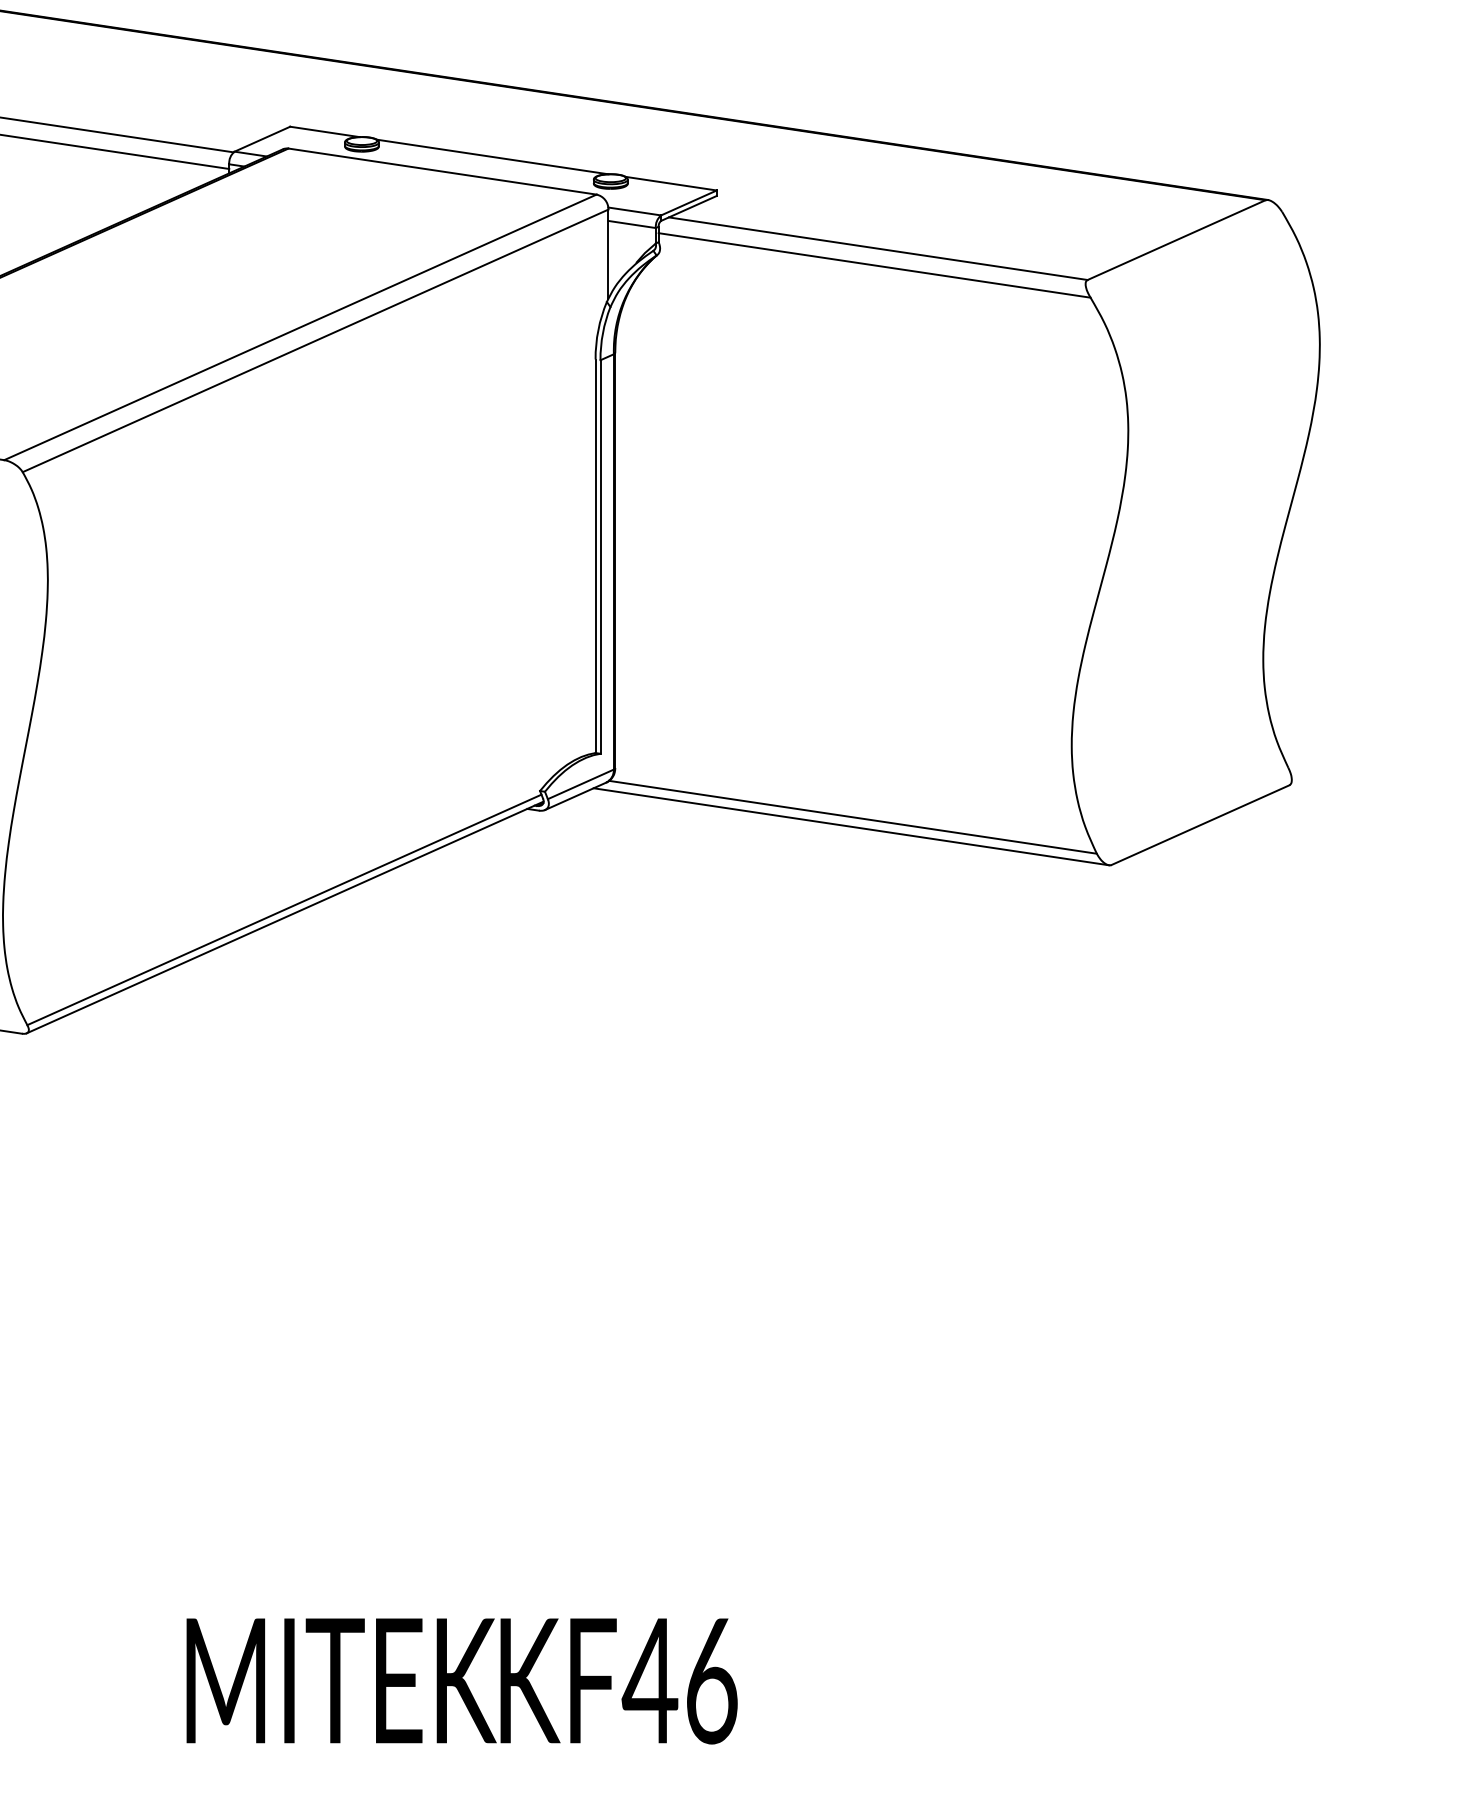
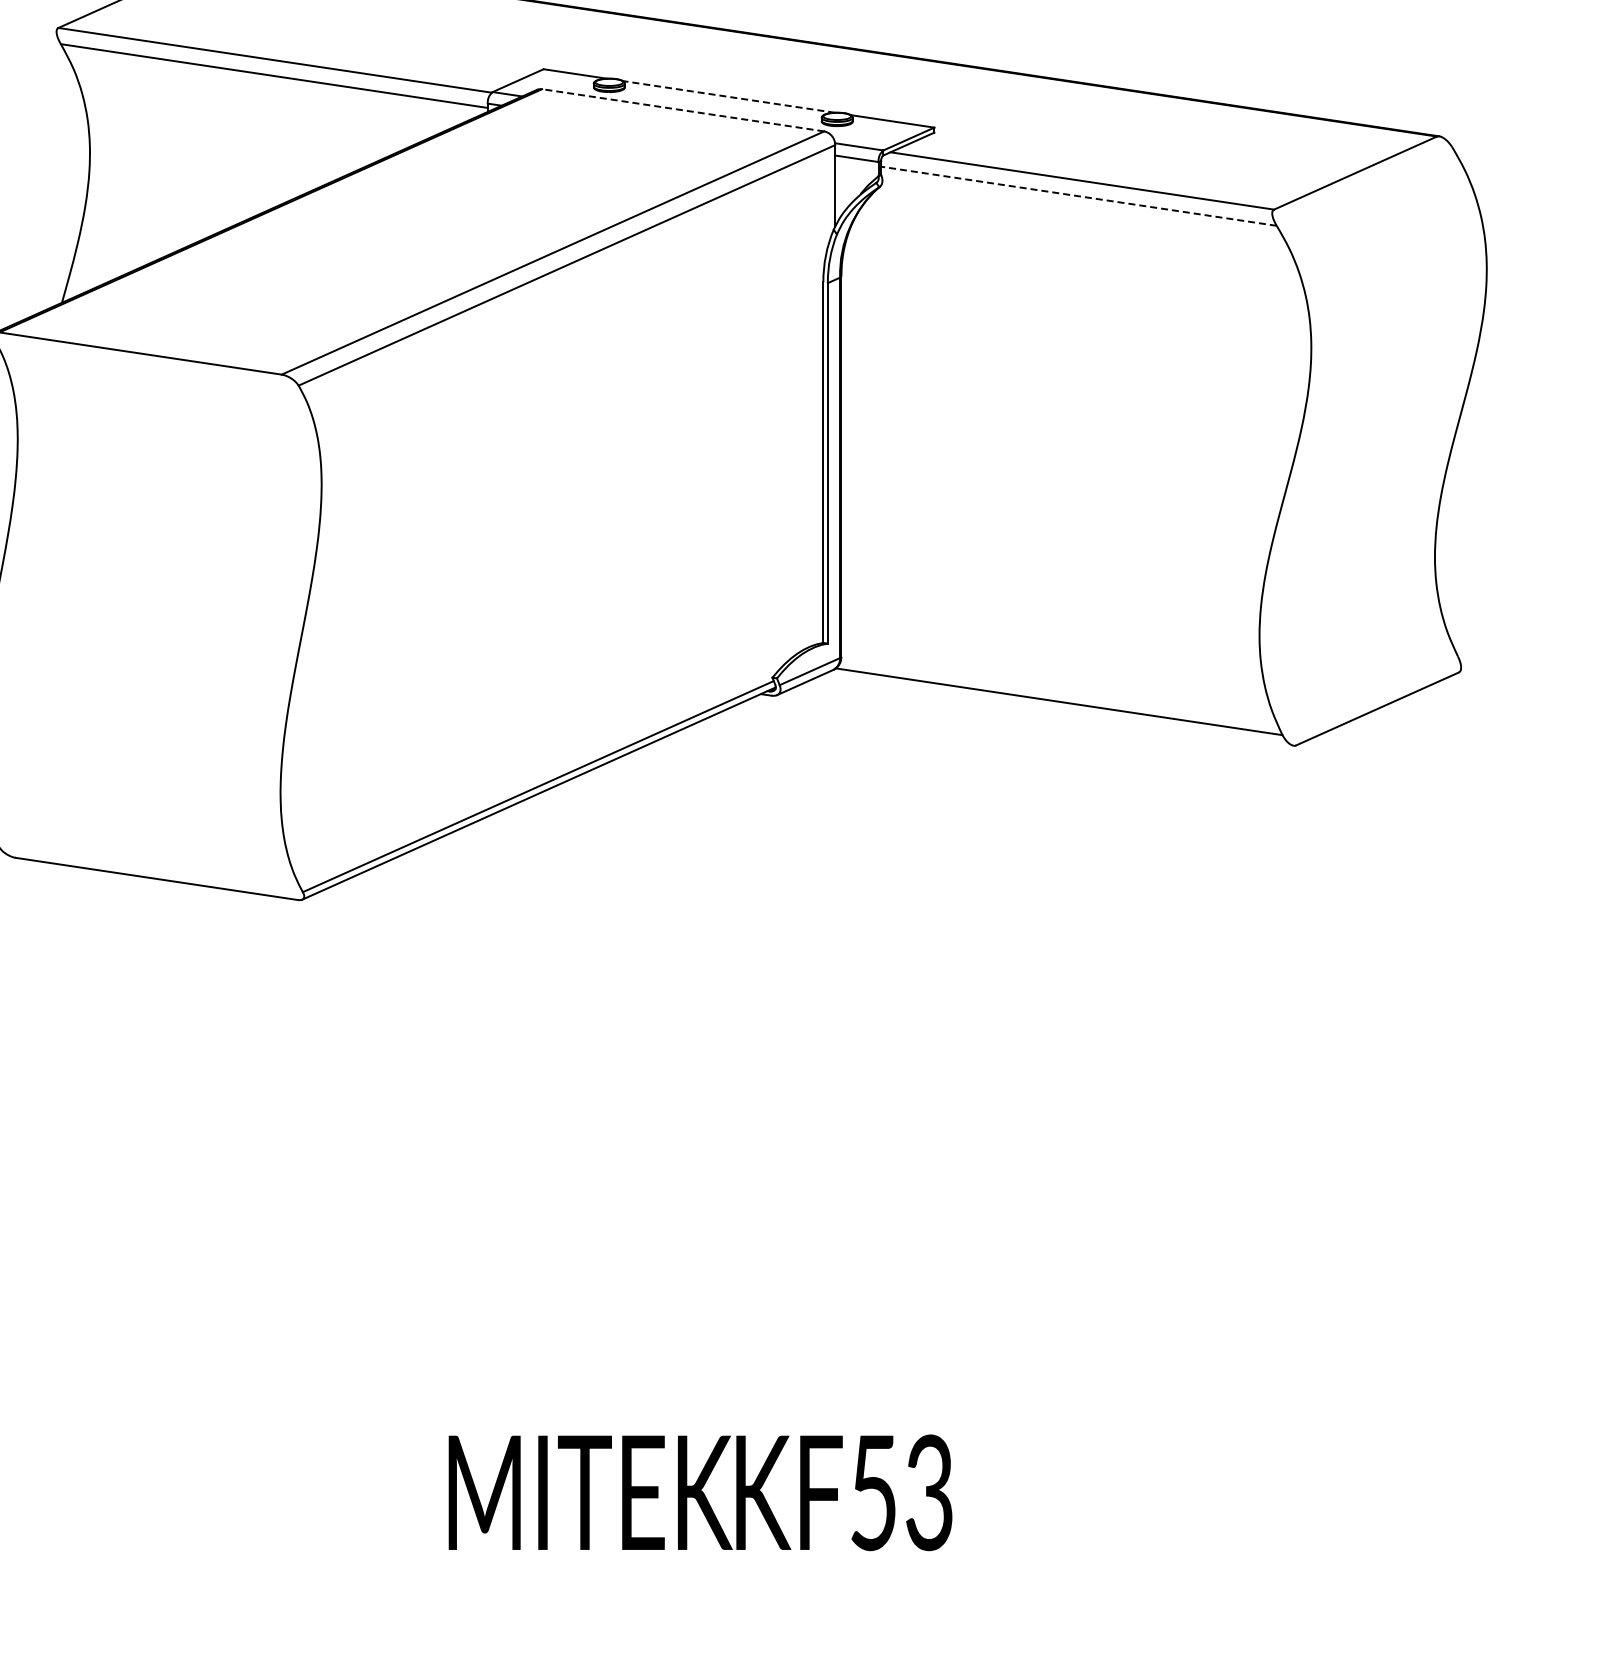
line: (492, 156) -> (728, 96), solid -> dashed
line: (442, 171) -> (683, 110), solid -> dashed
line: (874, 265) -> (1078, 196), solid -> dashed
line: (851, 826) -> (1057, 710), removed
text: (679, 1680) -> (900, 1492), KF46 -> KF53

